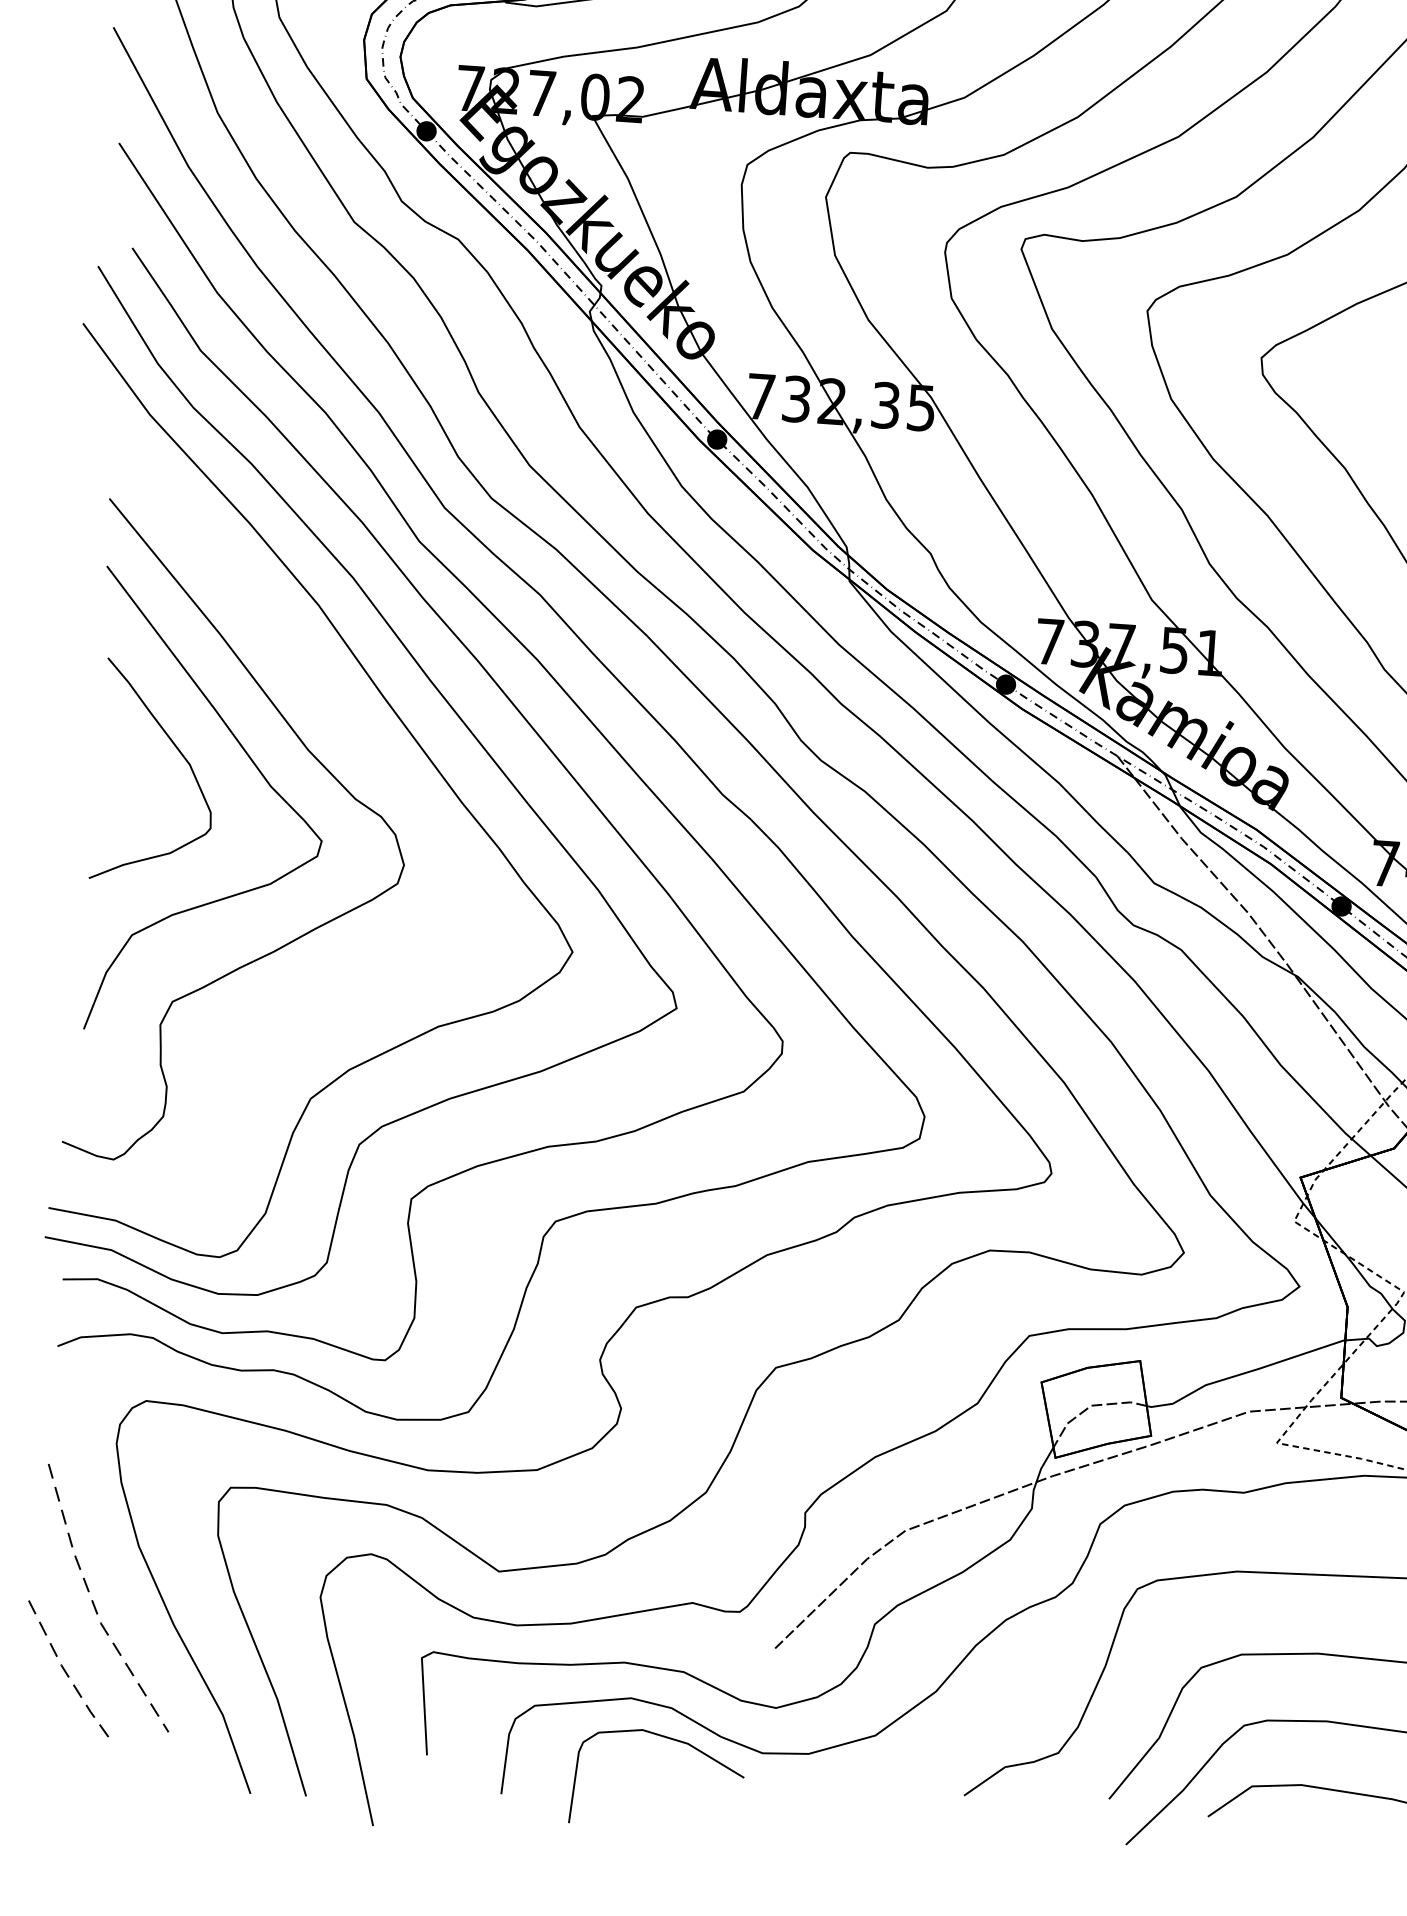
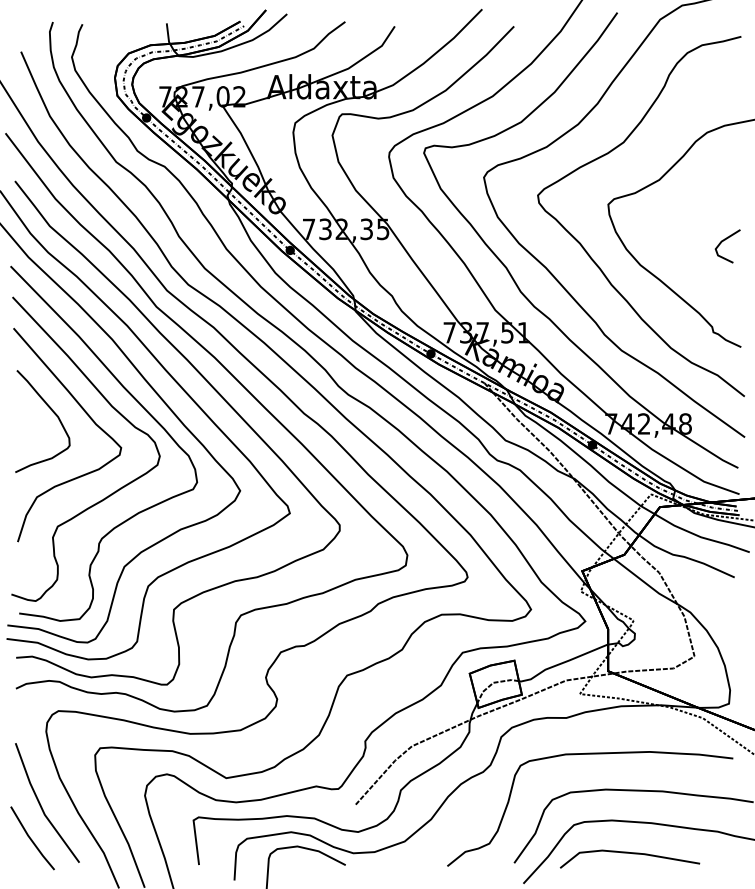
curve: (381, 768) -> (146, 412), added
line: (94, 1604) -> (41, 806), dashed -> solid
line: (68, 1676) -> (31, 840), dashed -> solid

